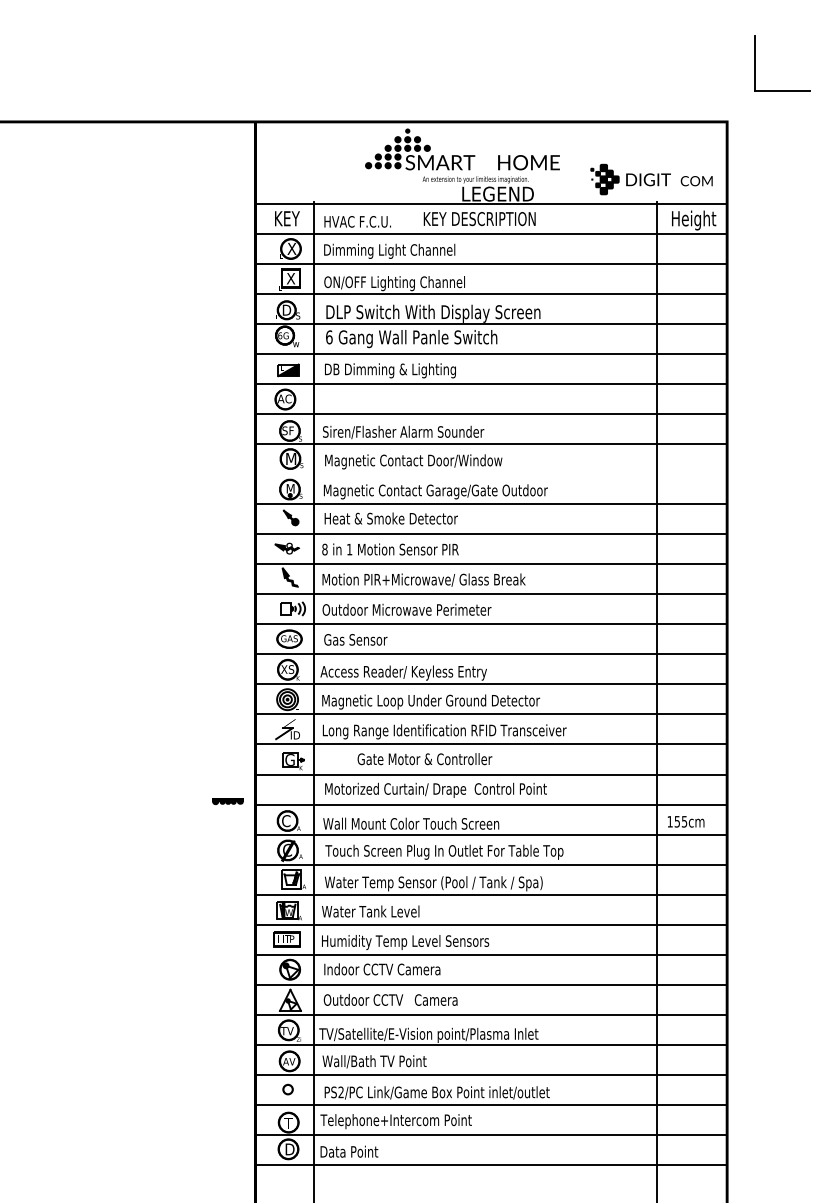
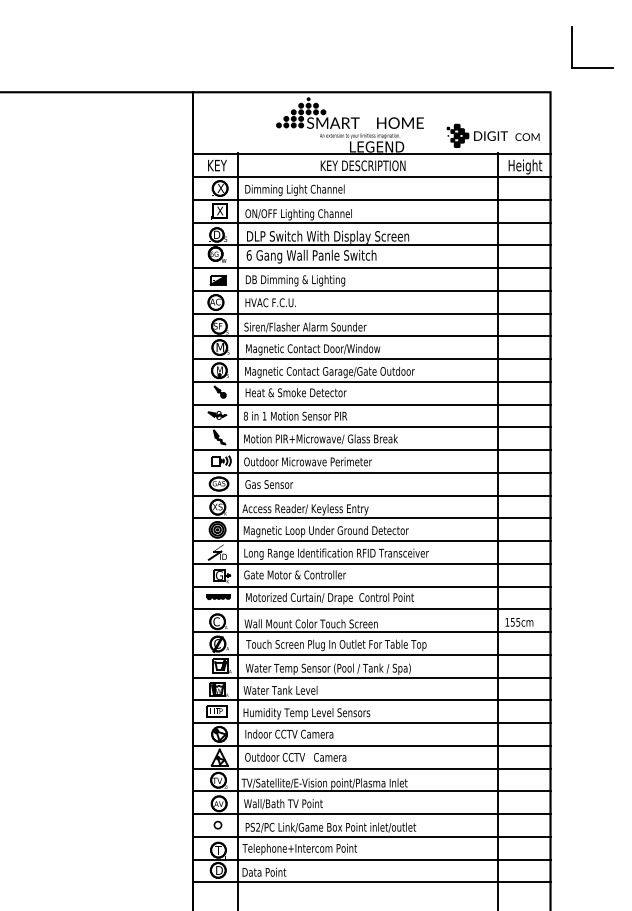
text: (357, 221) -> (270, 302), moved
line: (491, 474) -> (372, 359), added
text: (424, 759) -> (294, 575), moved
part: (227, 801) -> (218, 597), moved

